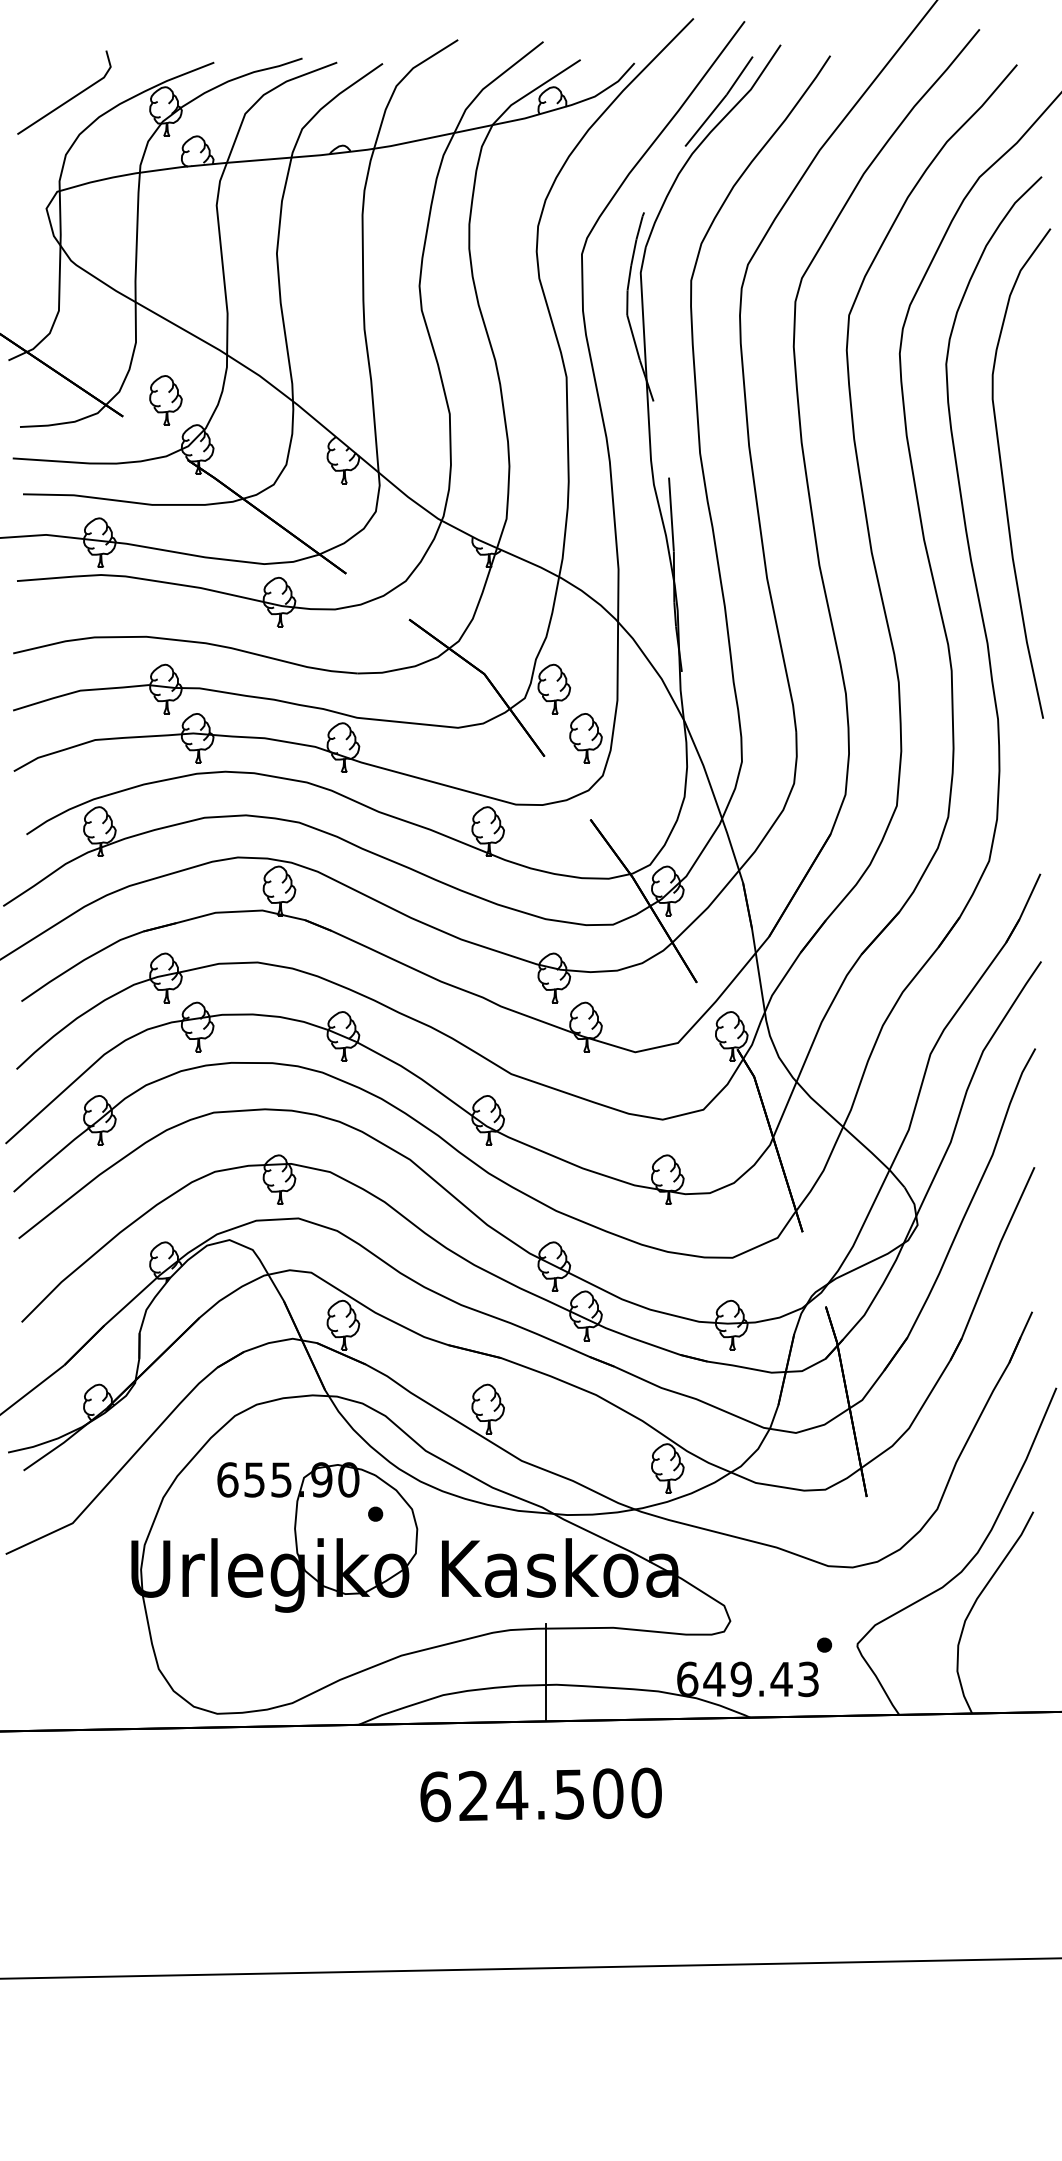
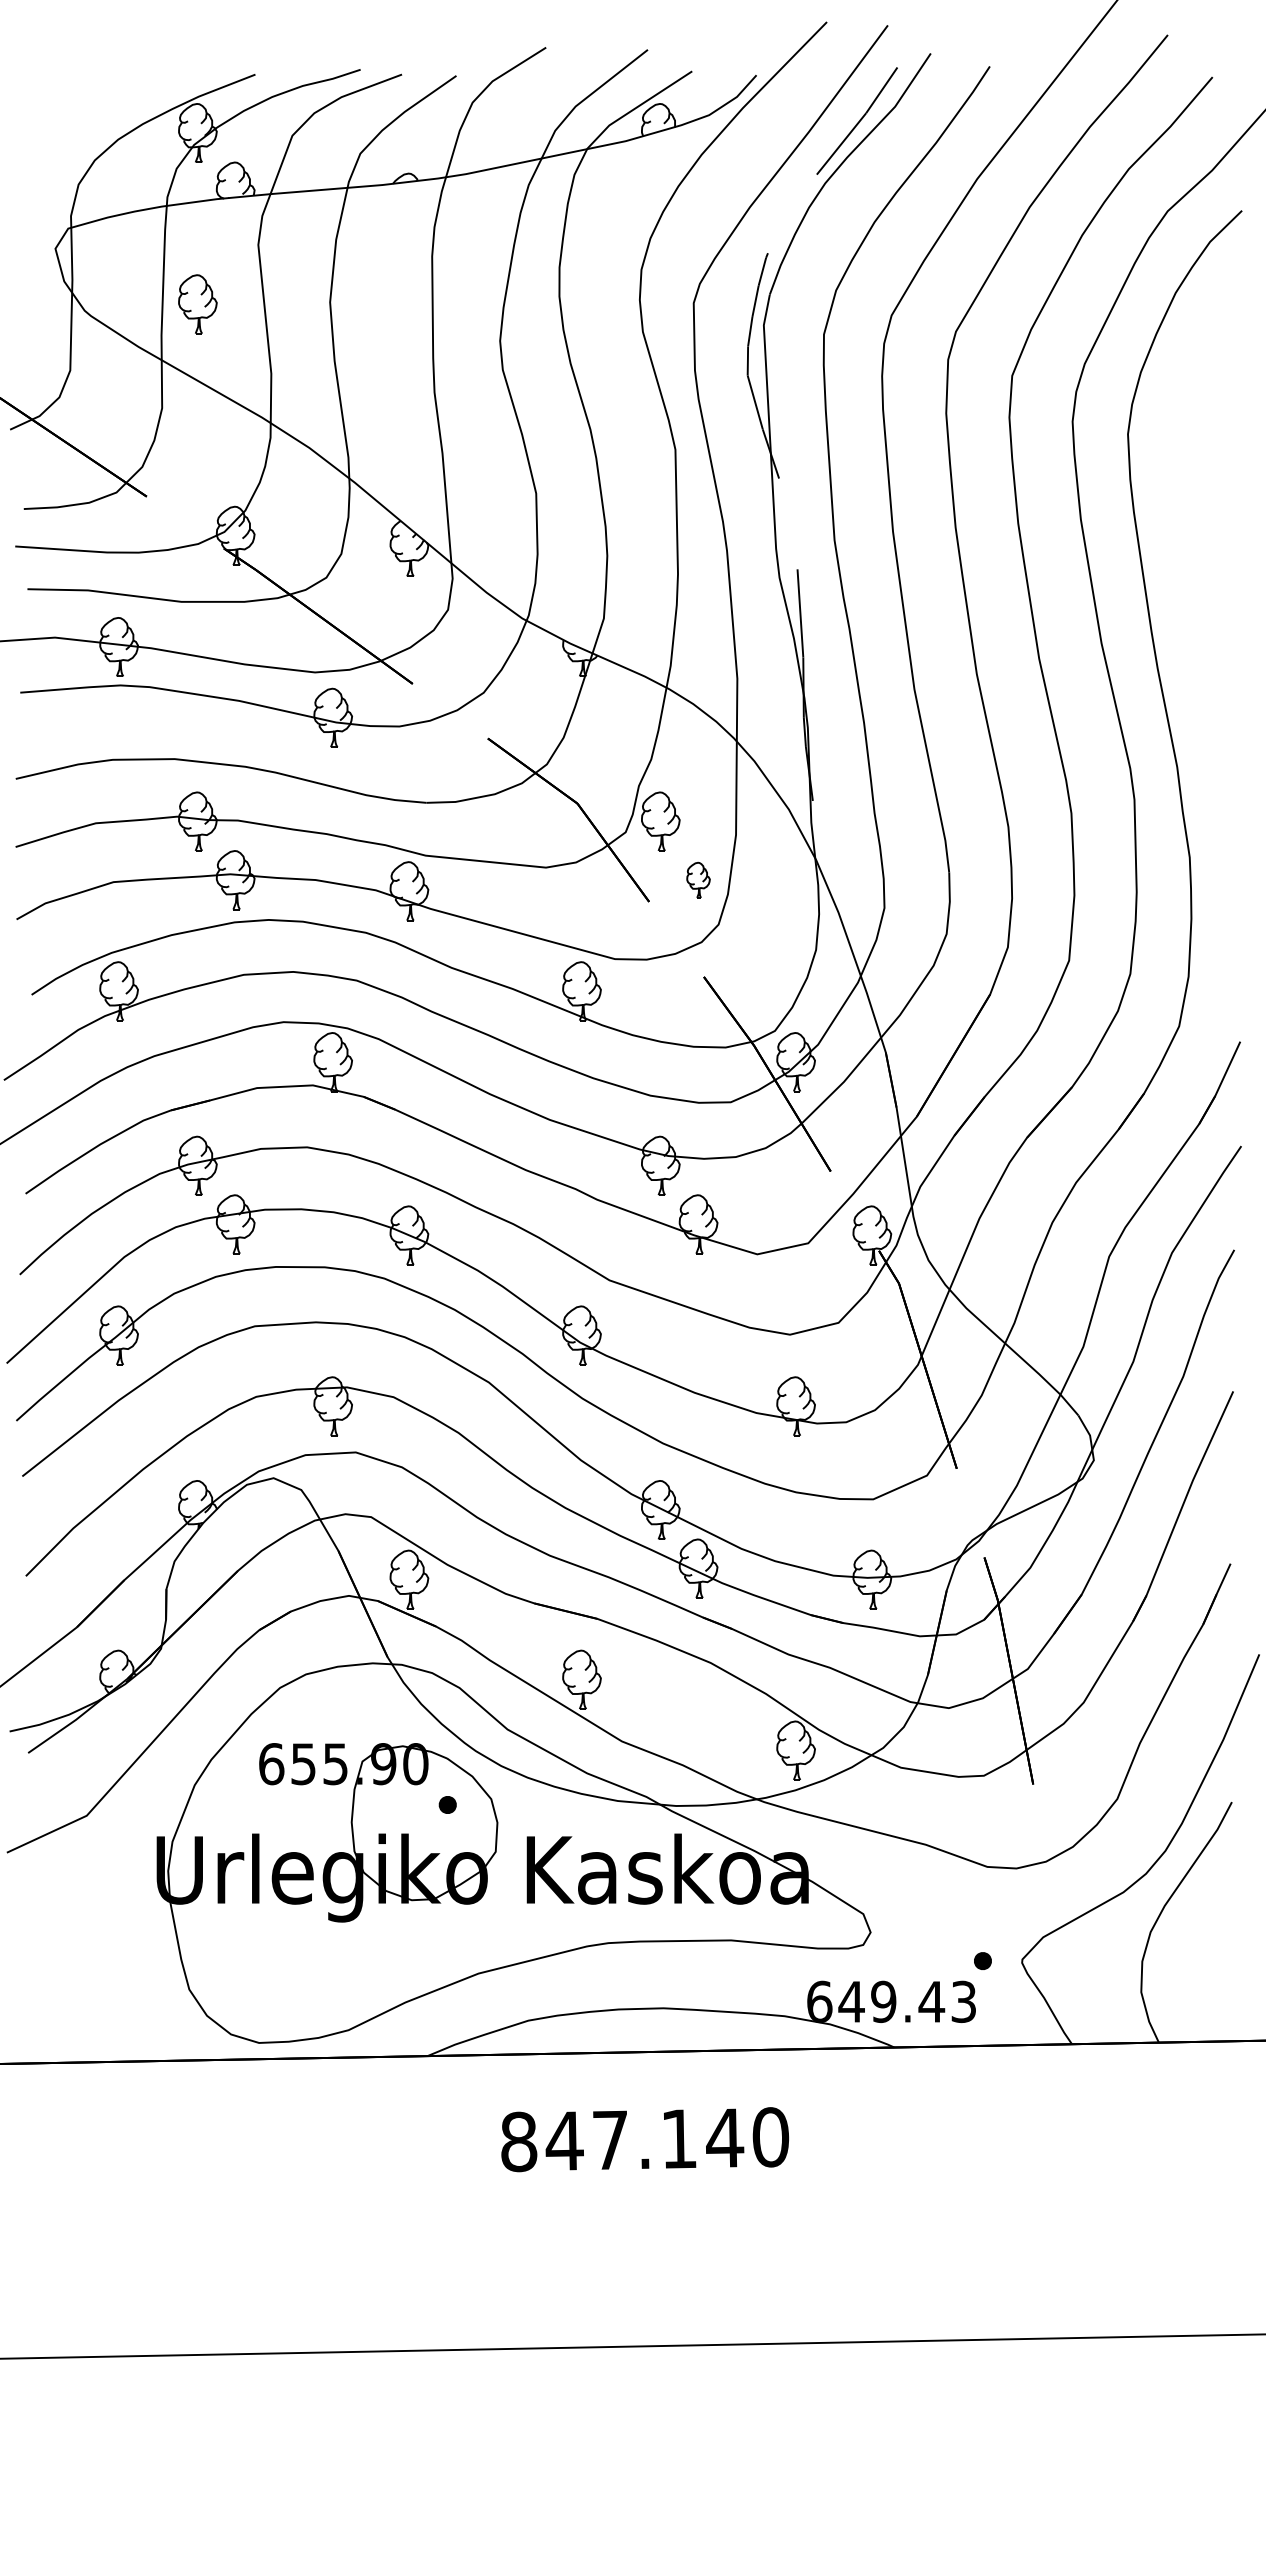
line: (67, 100) -> (80, 119), removed
part: (165, 400) -> (197, 304), moved
curve: (1003, 477) -> (1196, 569), removed
part: (585, 738) -> (698, 880), size x0.6
line: (546, 1672) -> (651, 1993), removed
text: (522, 1795) -> (622, 2140), 624.500 -> 847.140

